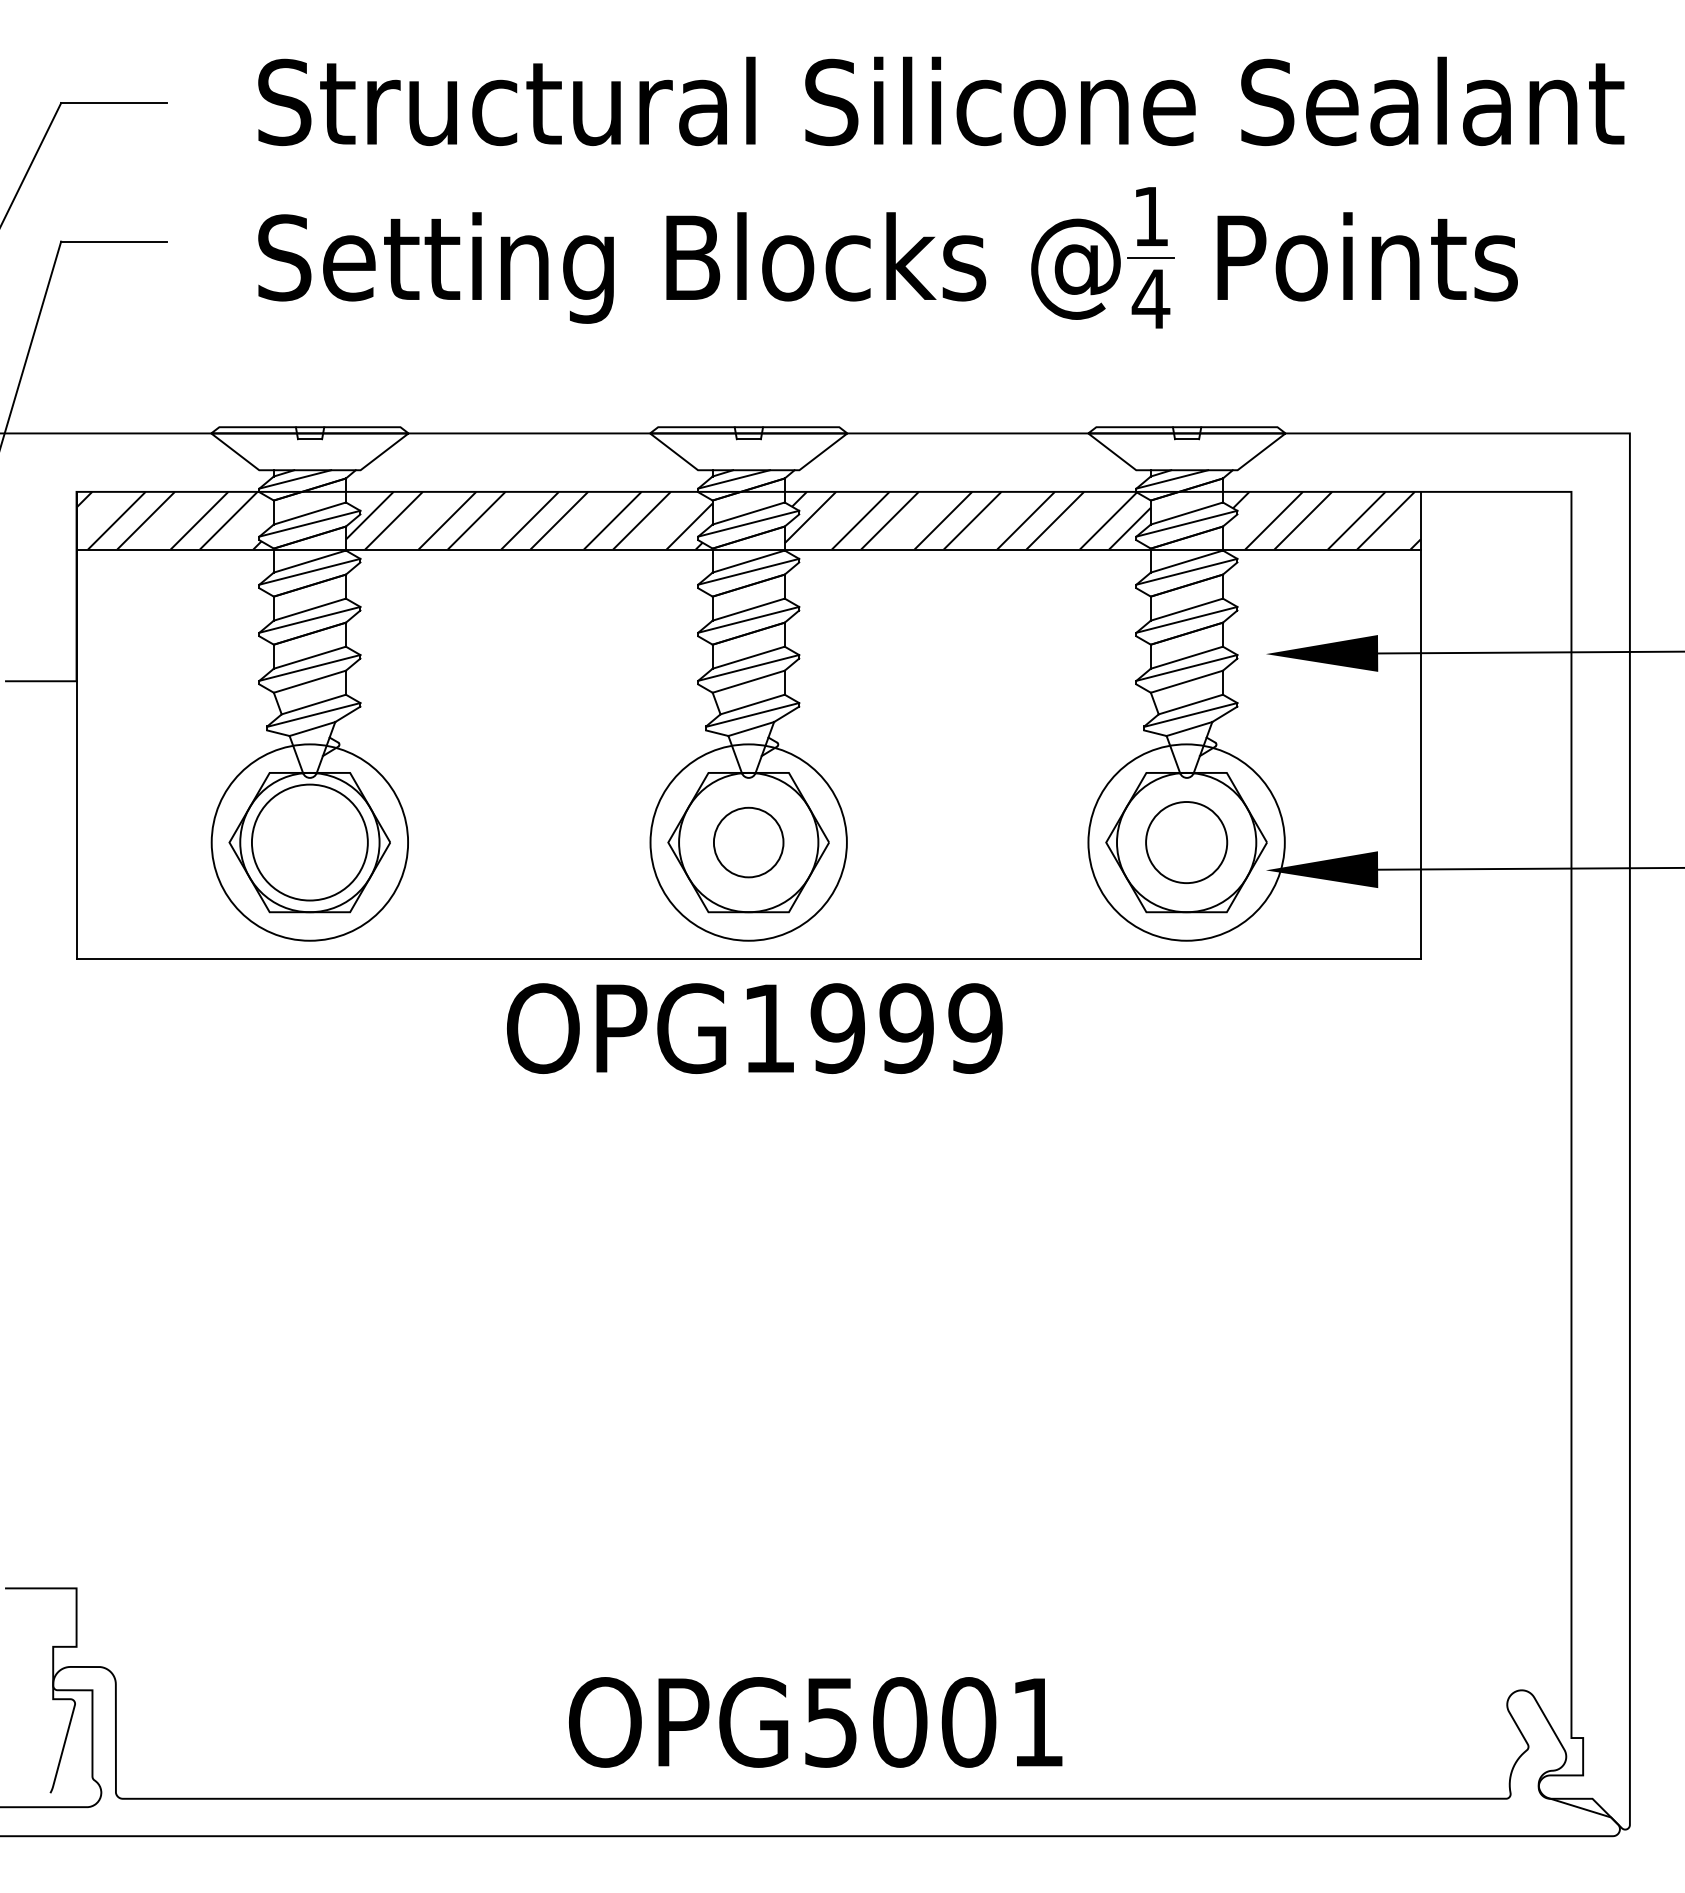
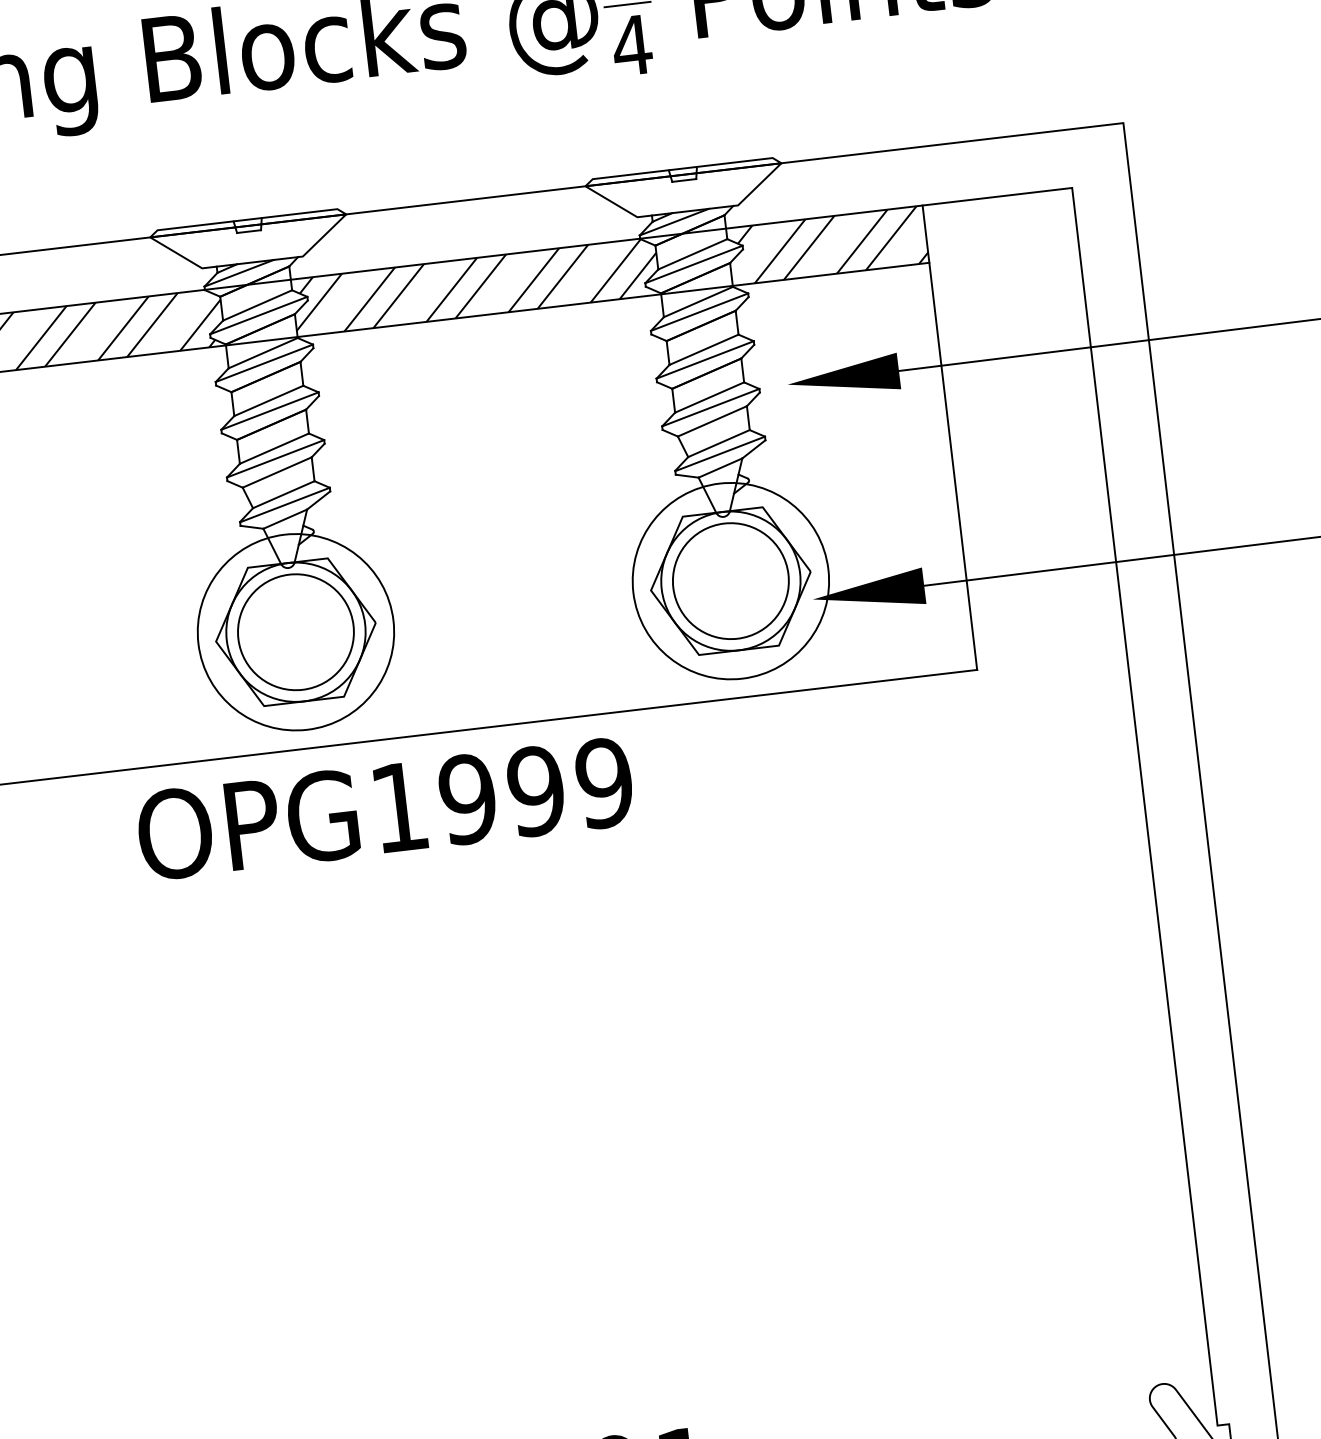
circle: (748, 842) -> (295, 632), size x1.67
circle: (1186, 842) -> (730, 581), size x1.43
text: (754, 1028) -> (384, 808), moved

